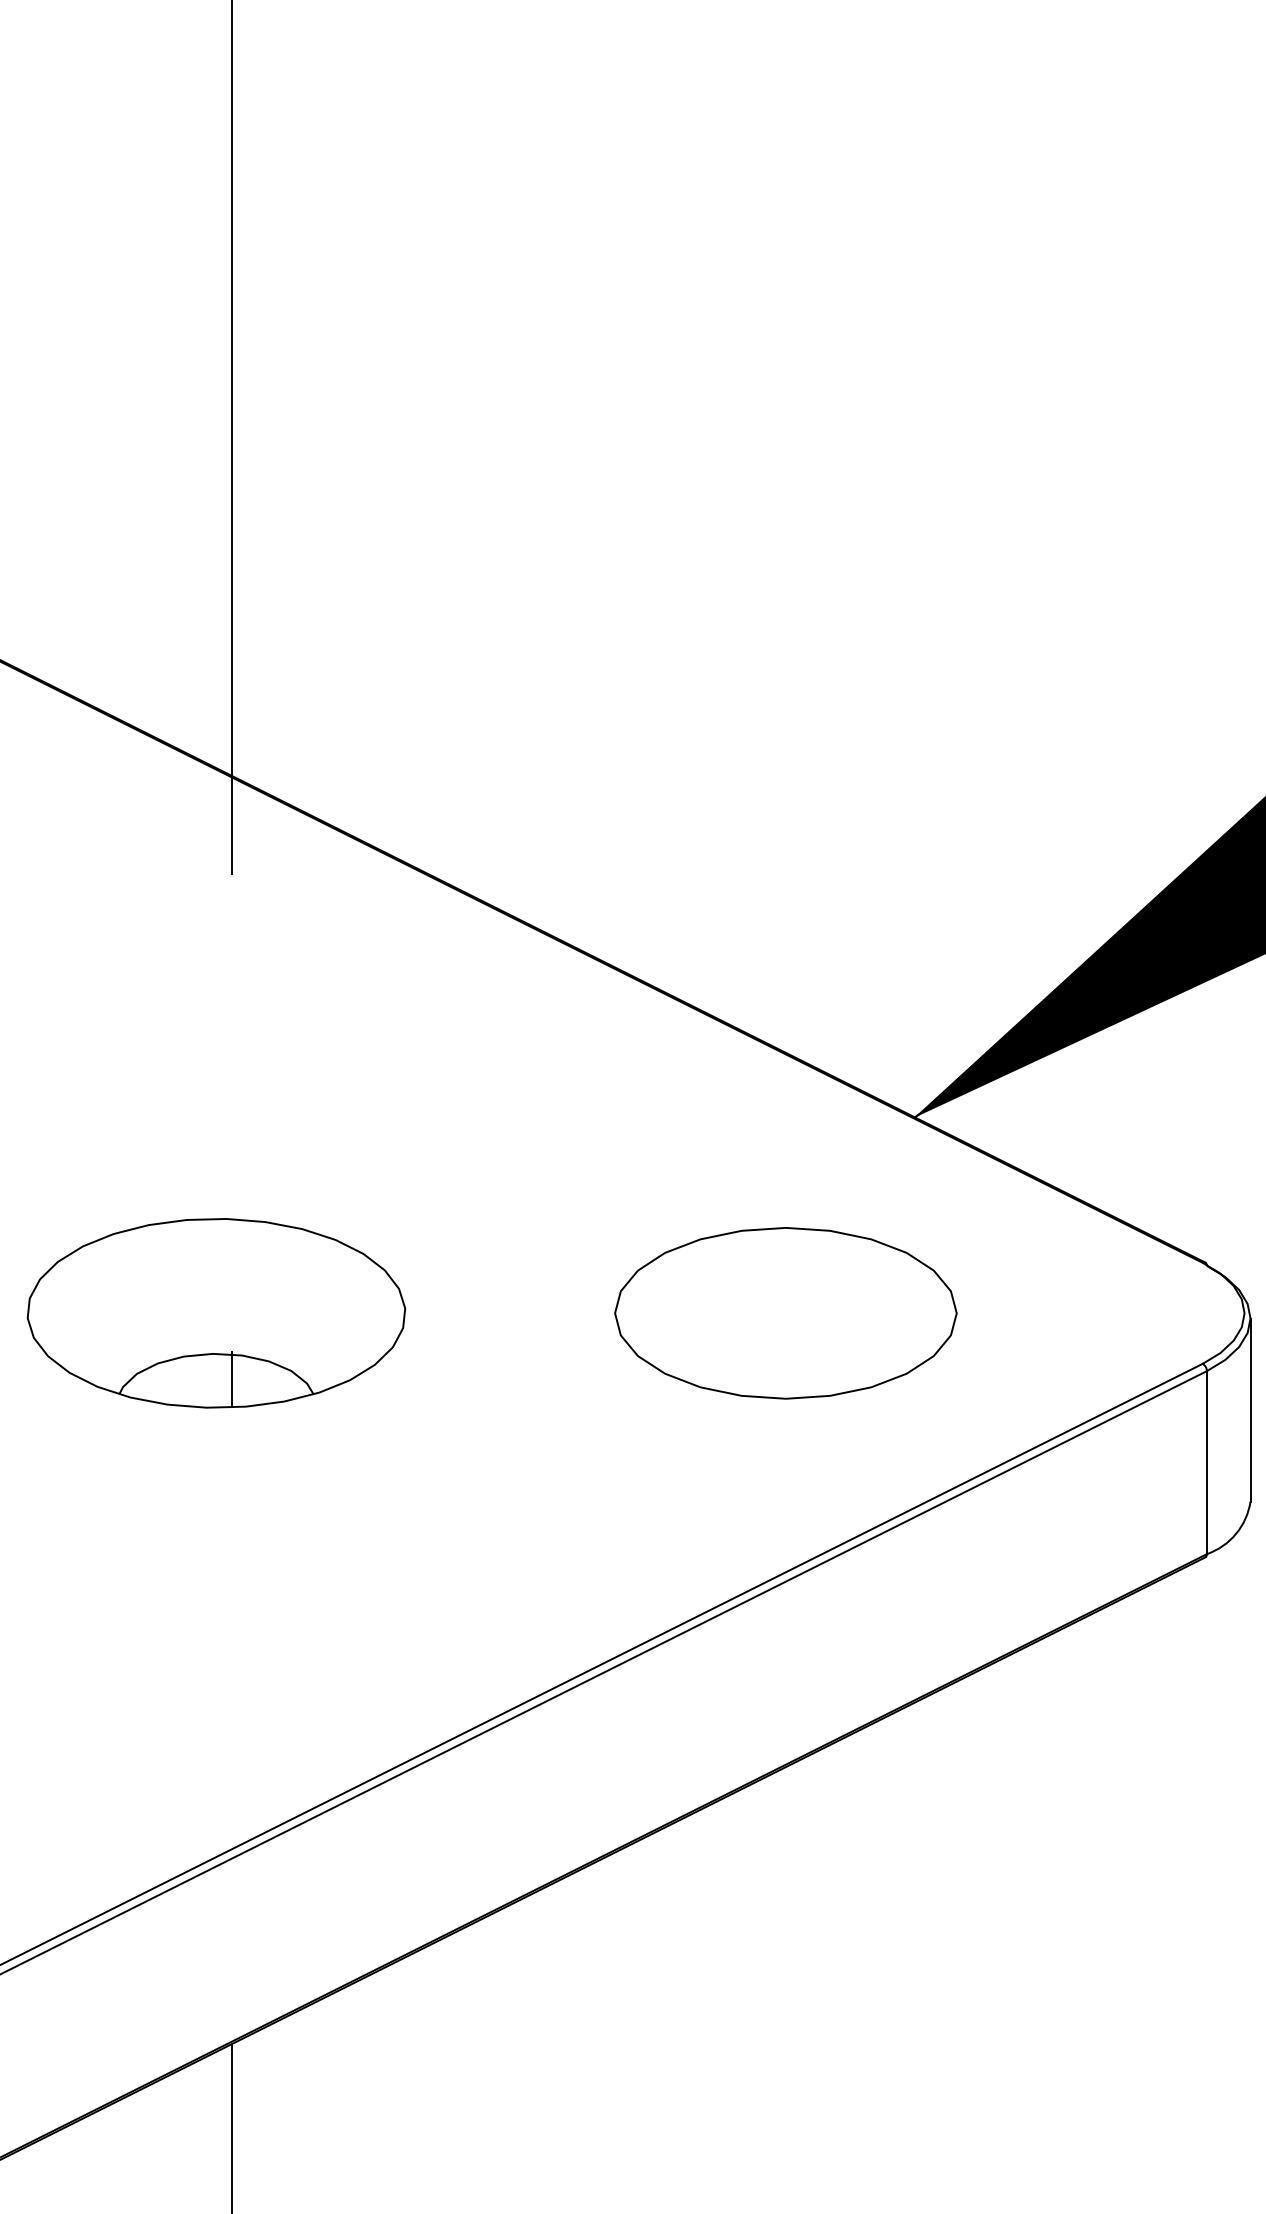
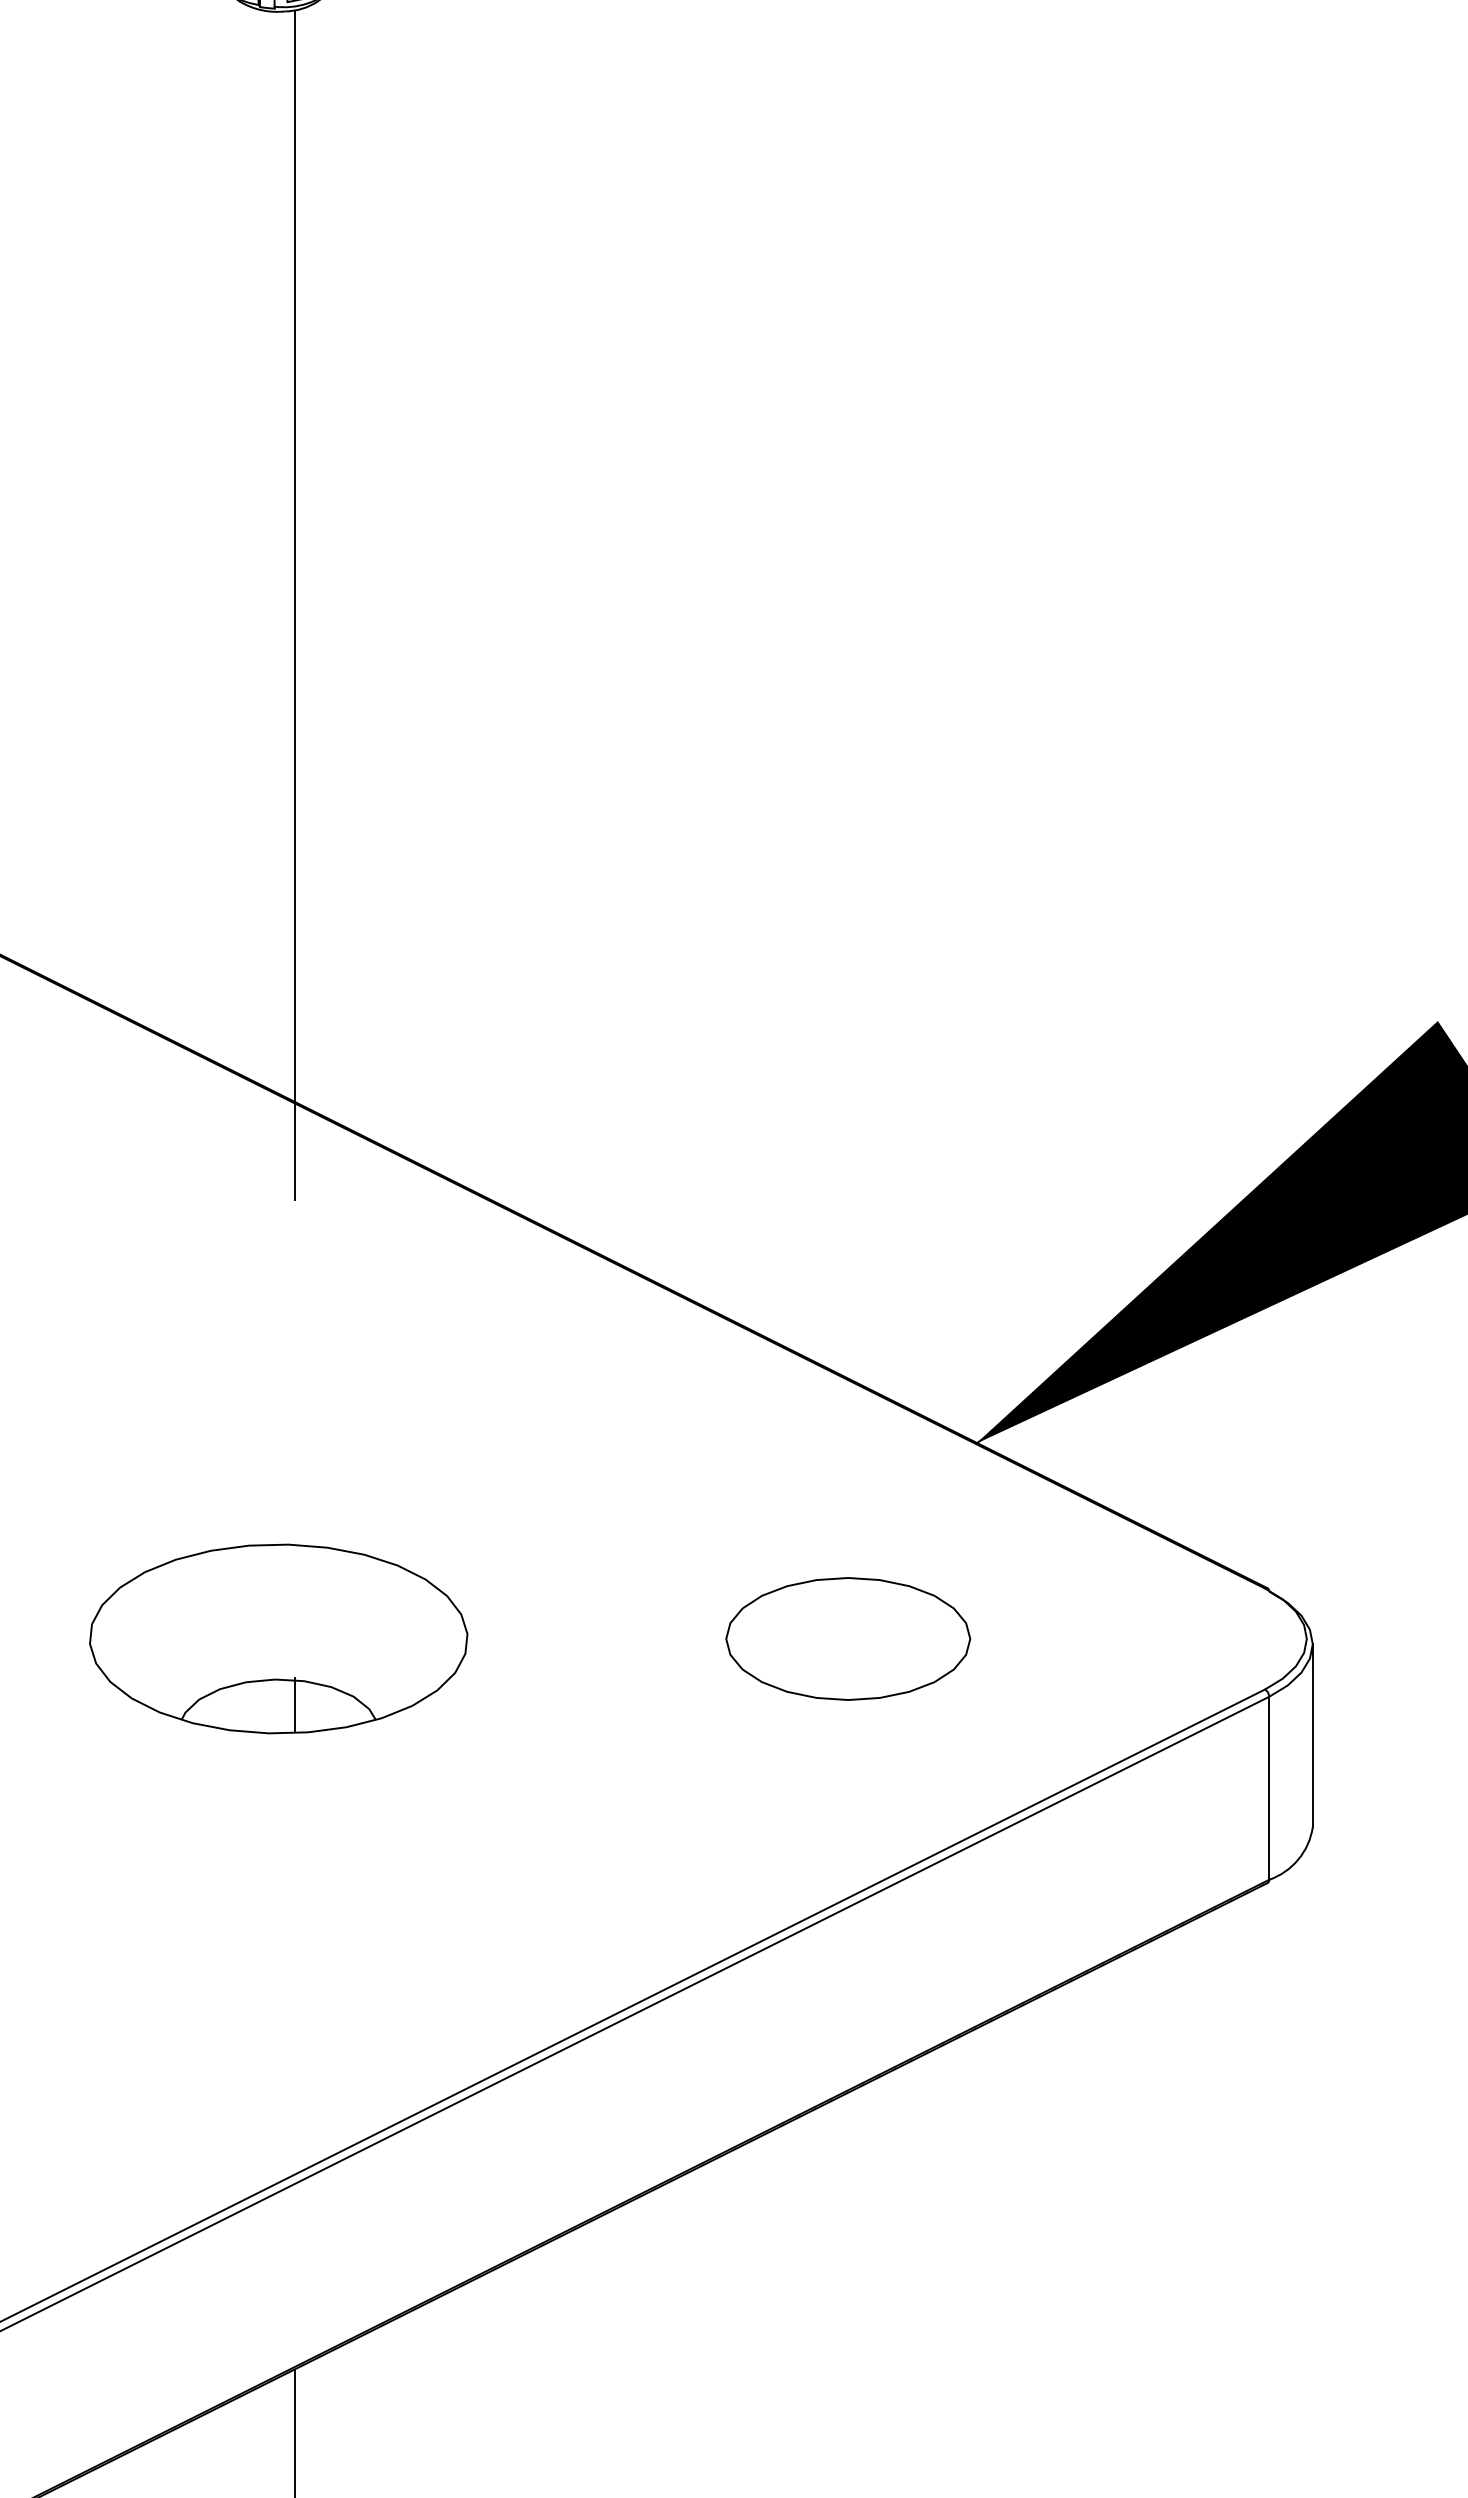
part: (786, 1312) -> (848, 1638), size x0.71

